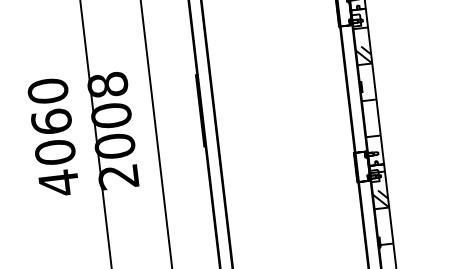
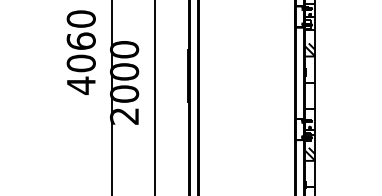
text: (107, 84) -> (124, 49), 2008 -> 2000
text: (52, 137) -> (80, 52), moved

